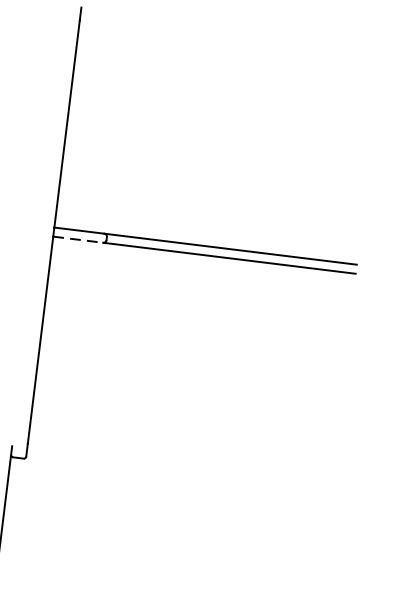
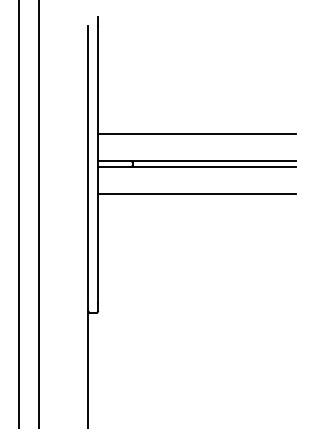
line: (211, 205) -> (197, 134), added
line: (39, 229) -> (88, 163), added
line: (79, 240) -> (115, 167), dashed -> solid
line: (200, 295) -> (197, 193), added

